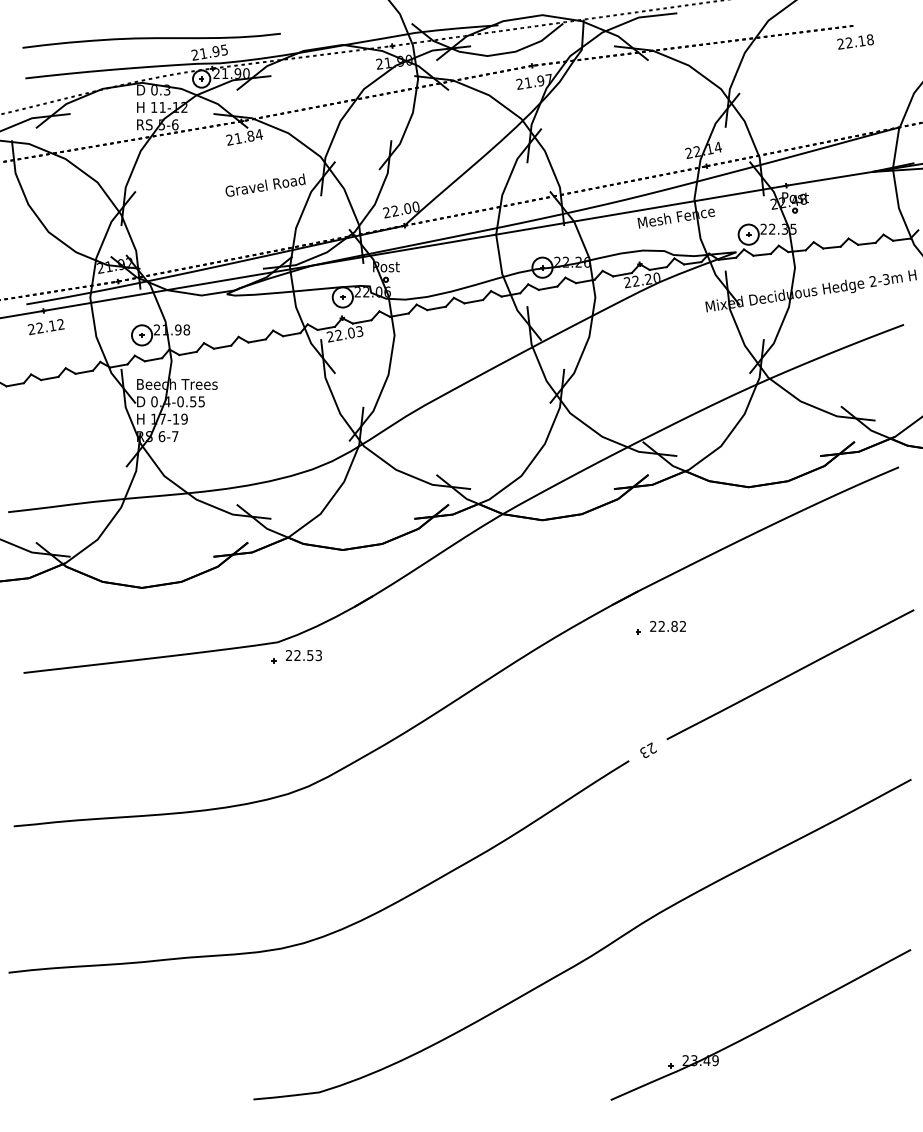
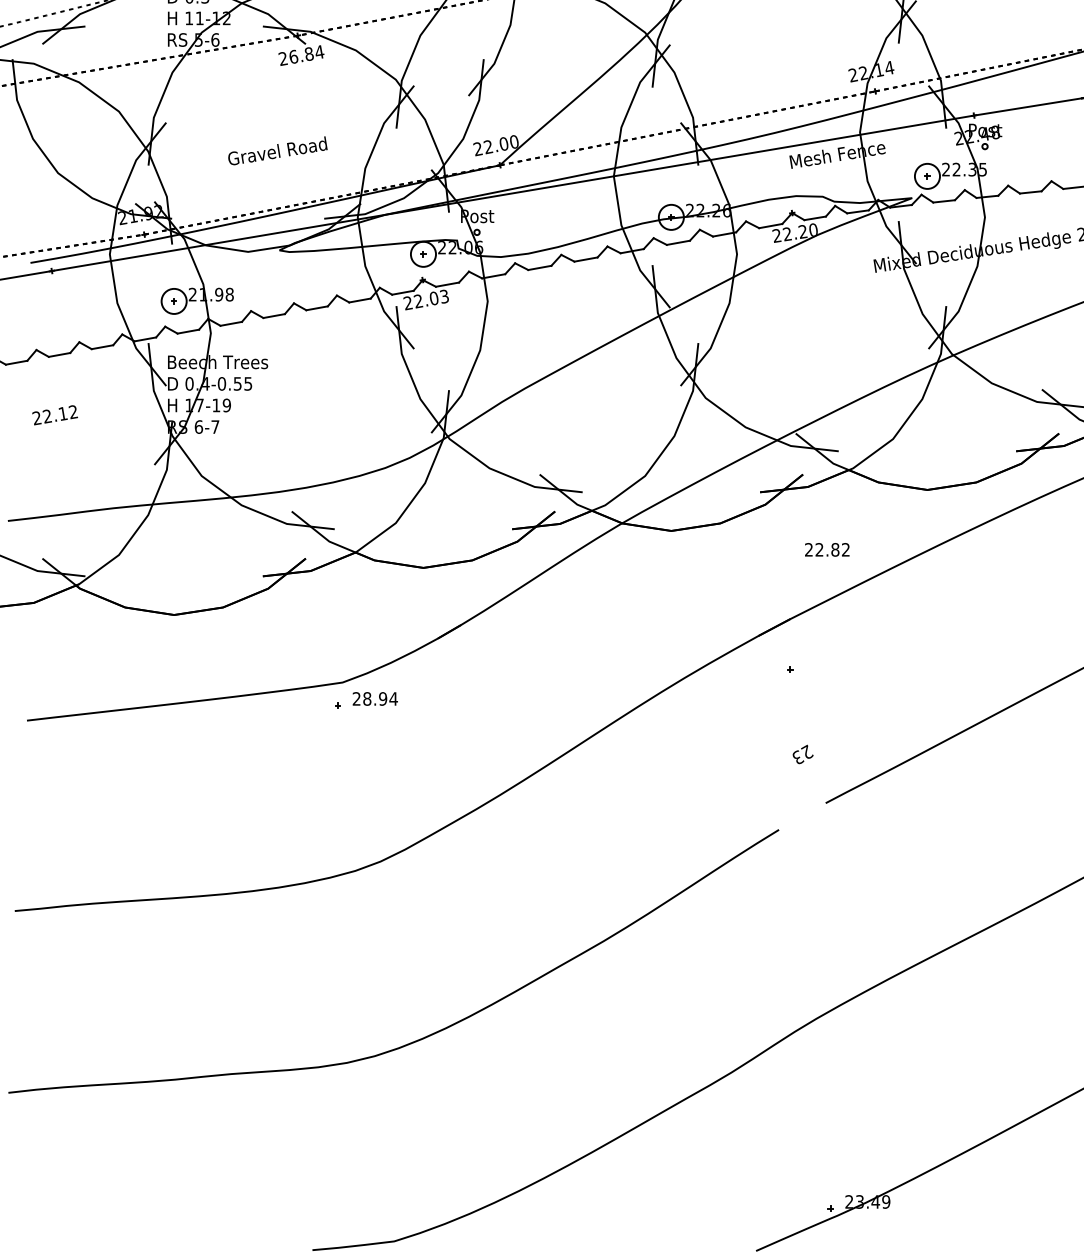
text: (238, 138) -> (293, 56), 21.84 -> 26.84
text: (265, 184) -> (277, 150), moved
text: (45, 327) -> (54, 415), moved
text: (667, 626) -> (826, 549), moved
text: (308, 655) -> (380, 698), 22.53 -> 28.94
text: (648, 749) -> (802, 753), moved

